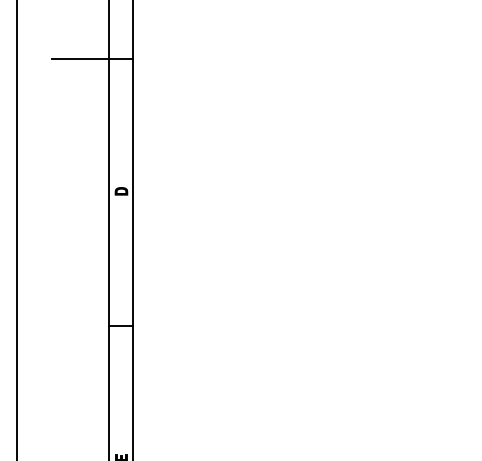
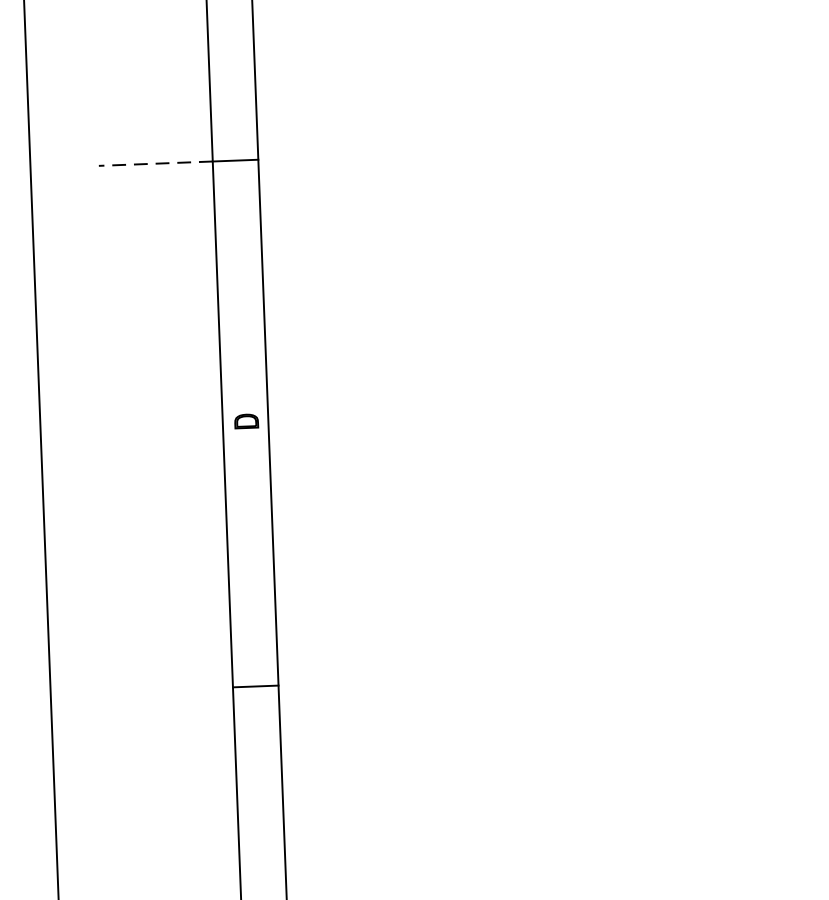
line: (80, 58) -> (155, 162), solid -> dashed

